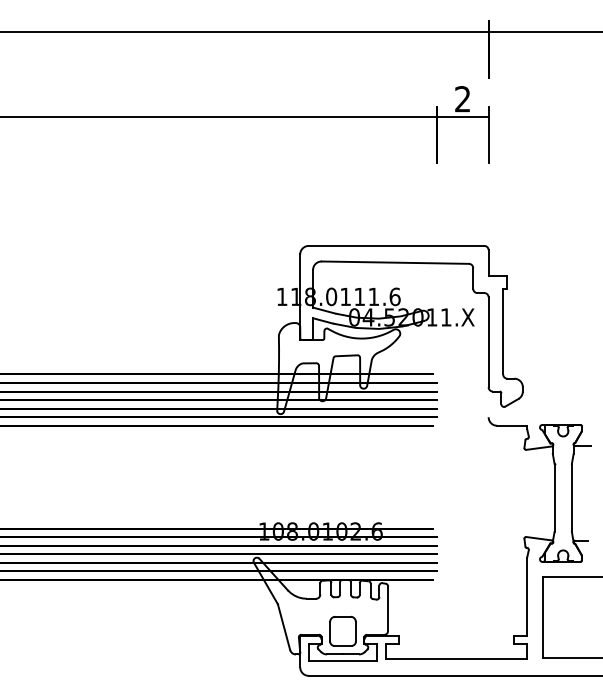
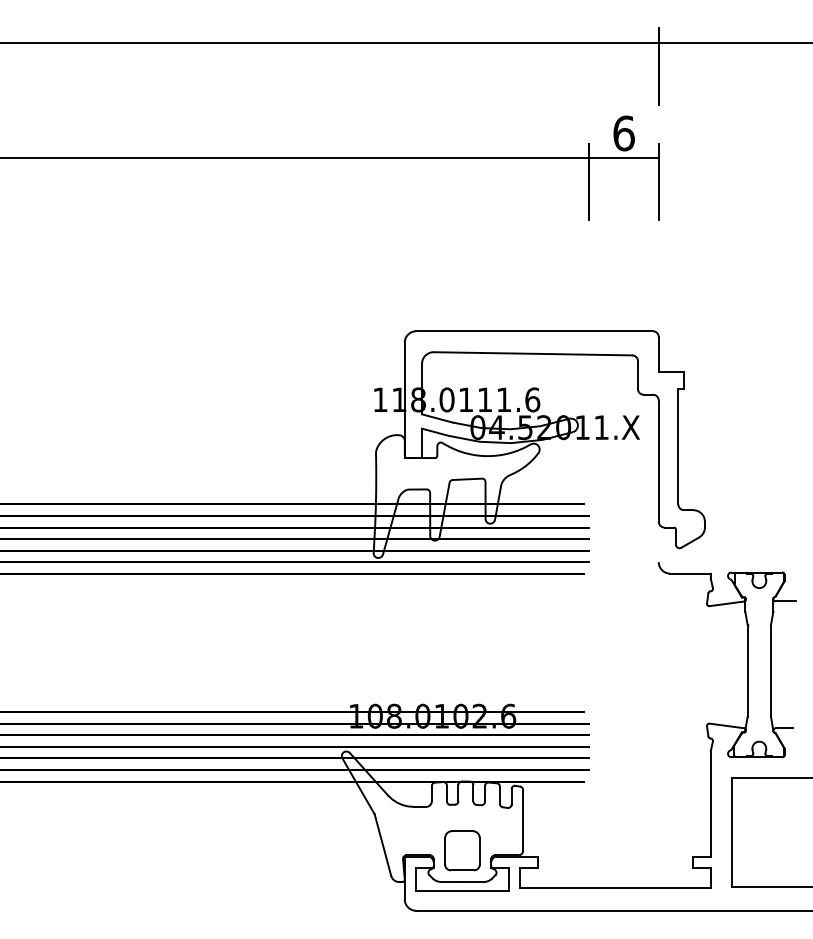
text: (462, 99) -> (623, 133), 2 -> 6

